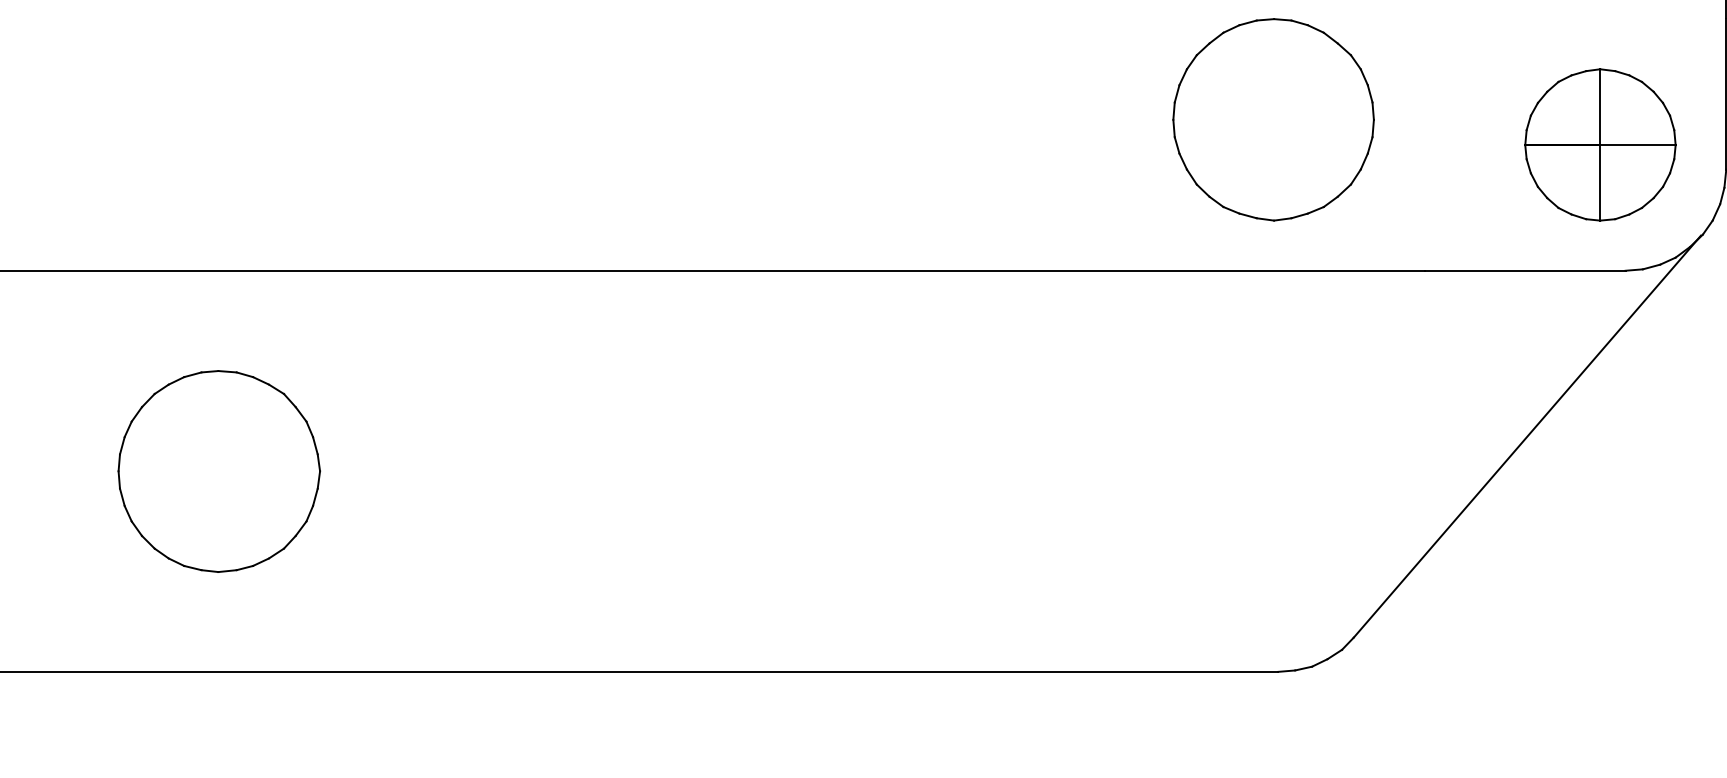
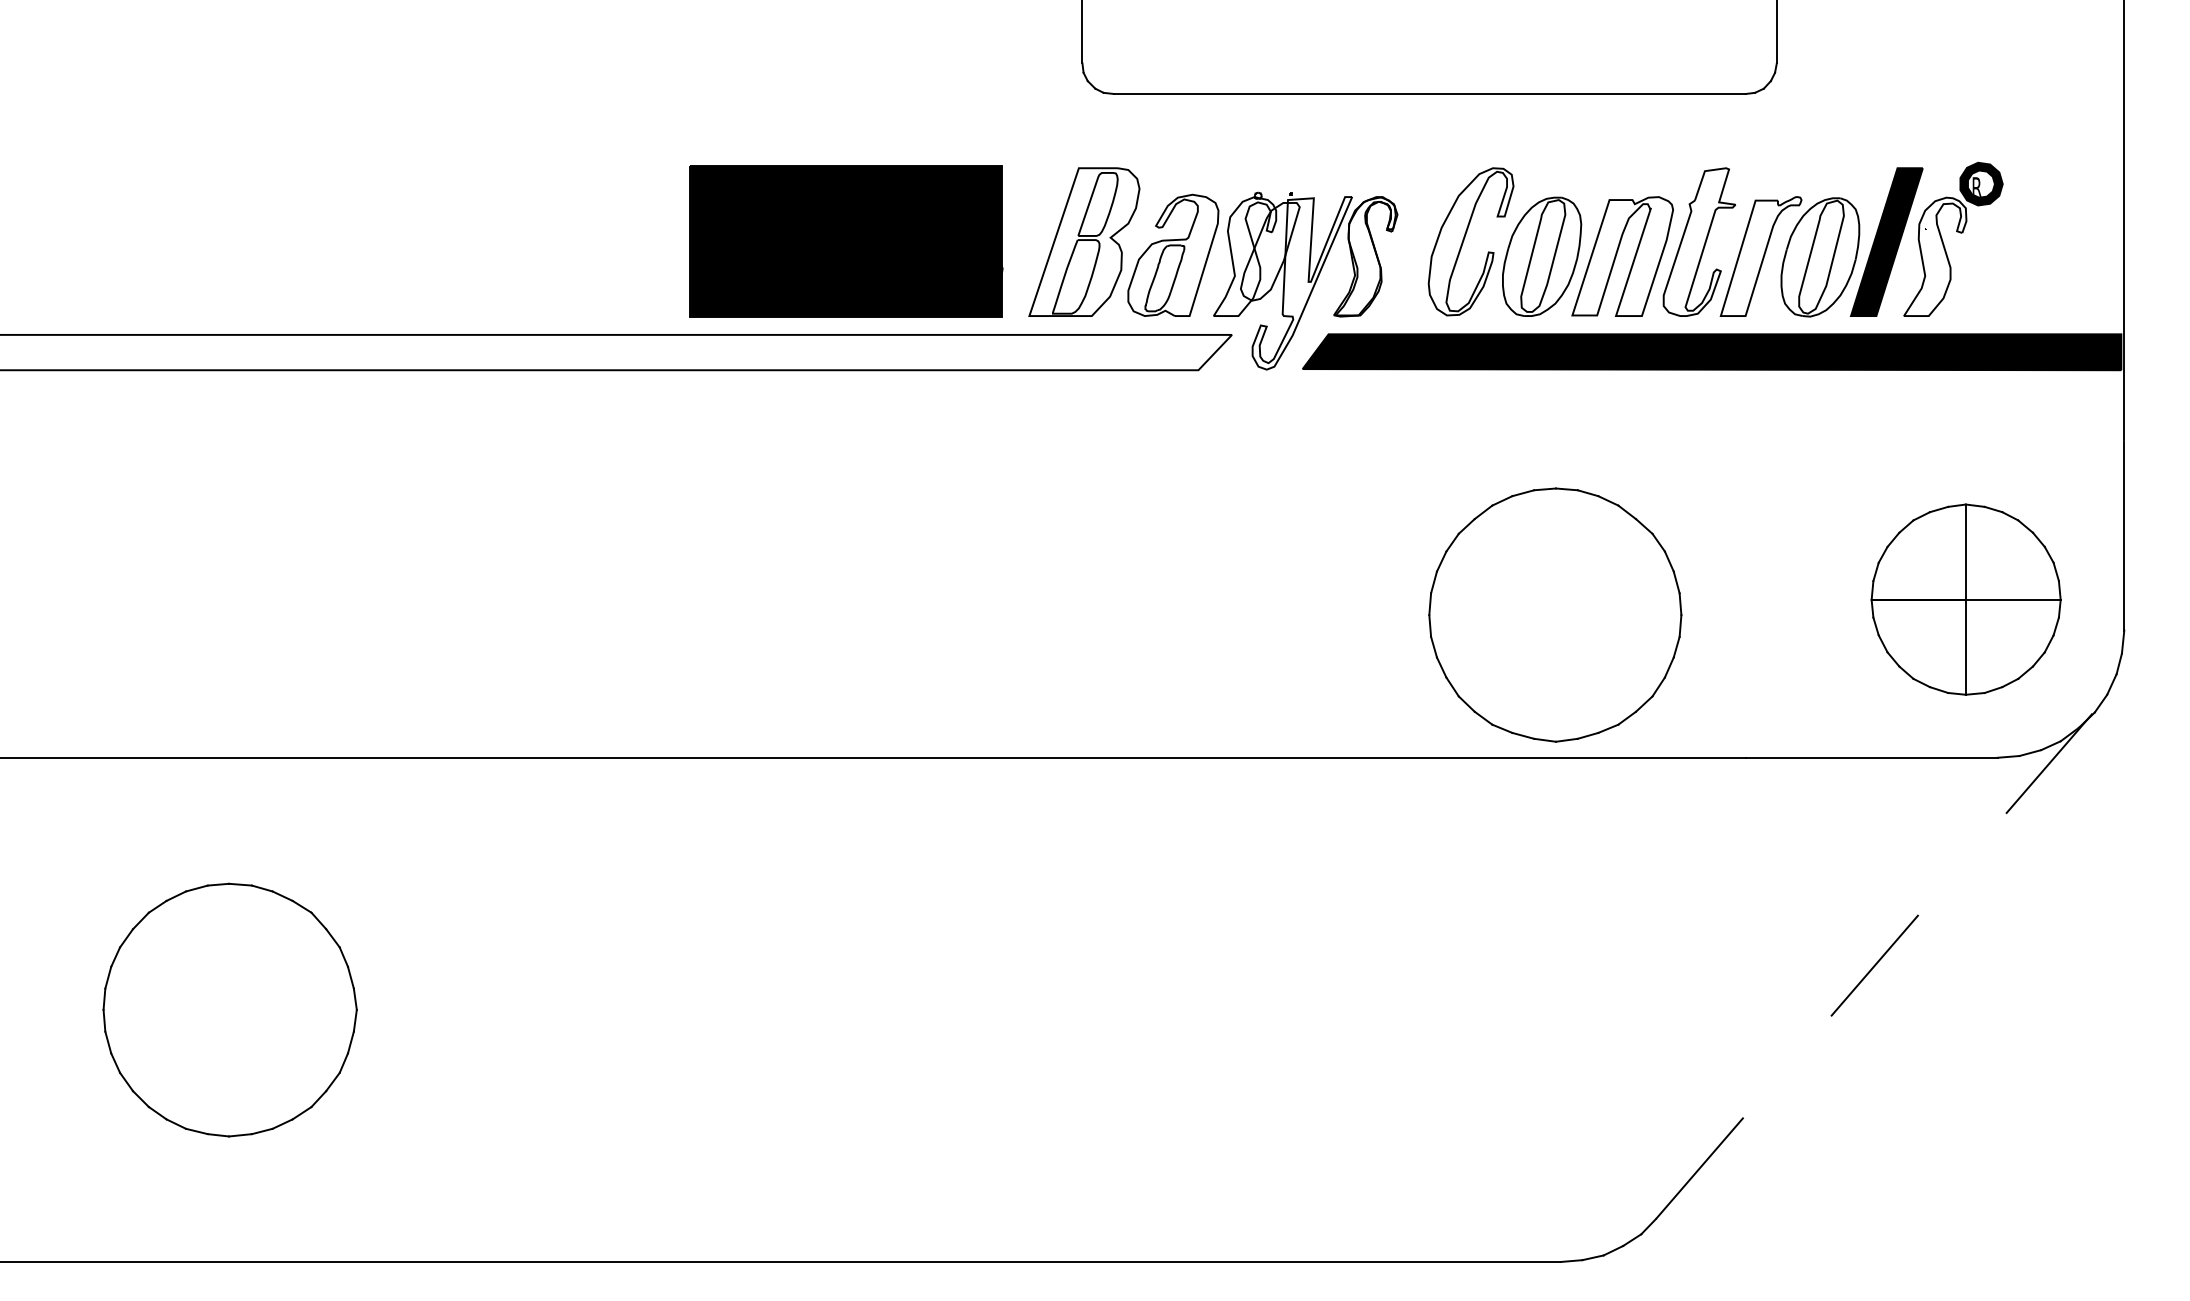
part: (1273, 119) -> (1555, 614), moved
line: (1527, 436) -> (1874, 966), solid -> dashed

